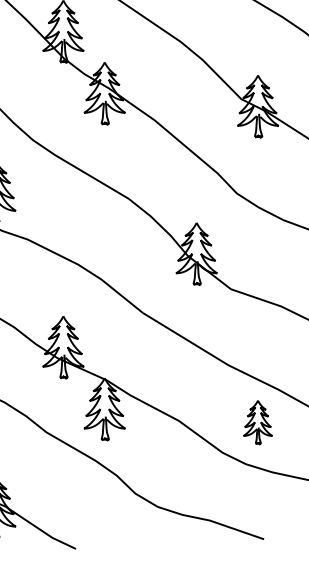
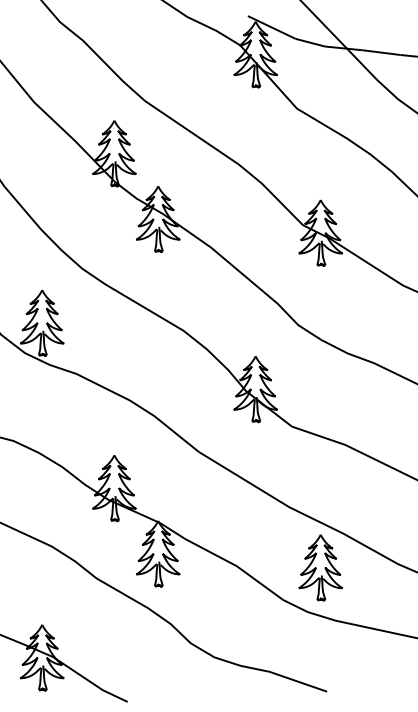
part: (257, 422) -> (320, 567), size x1.43

